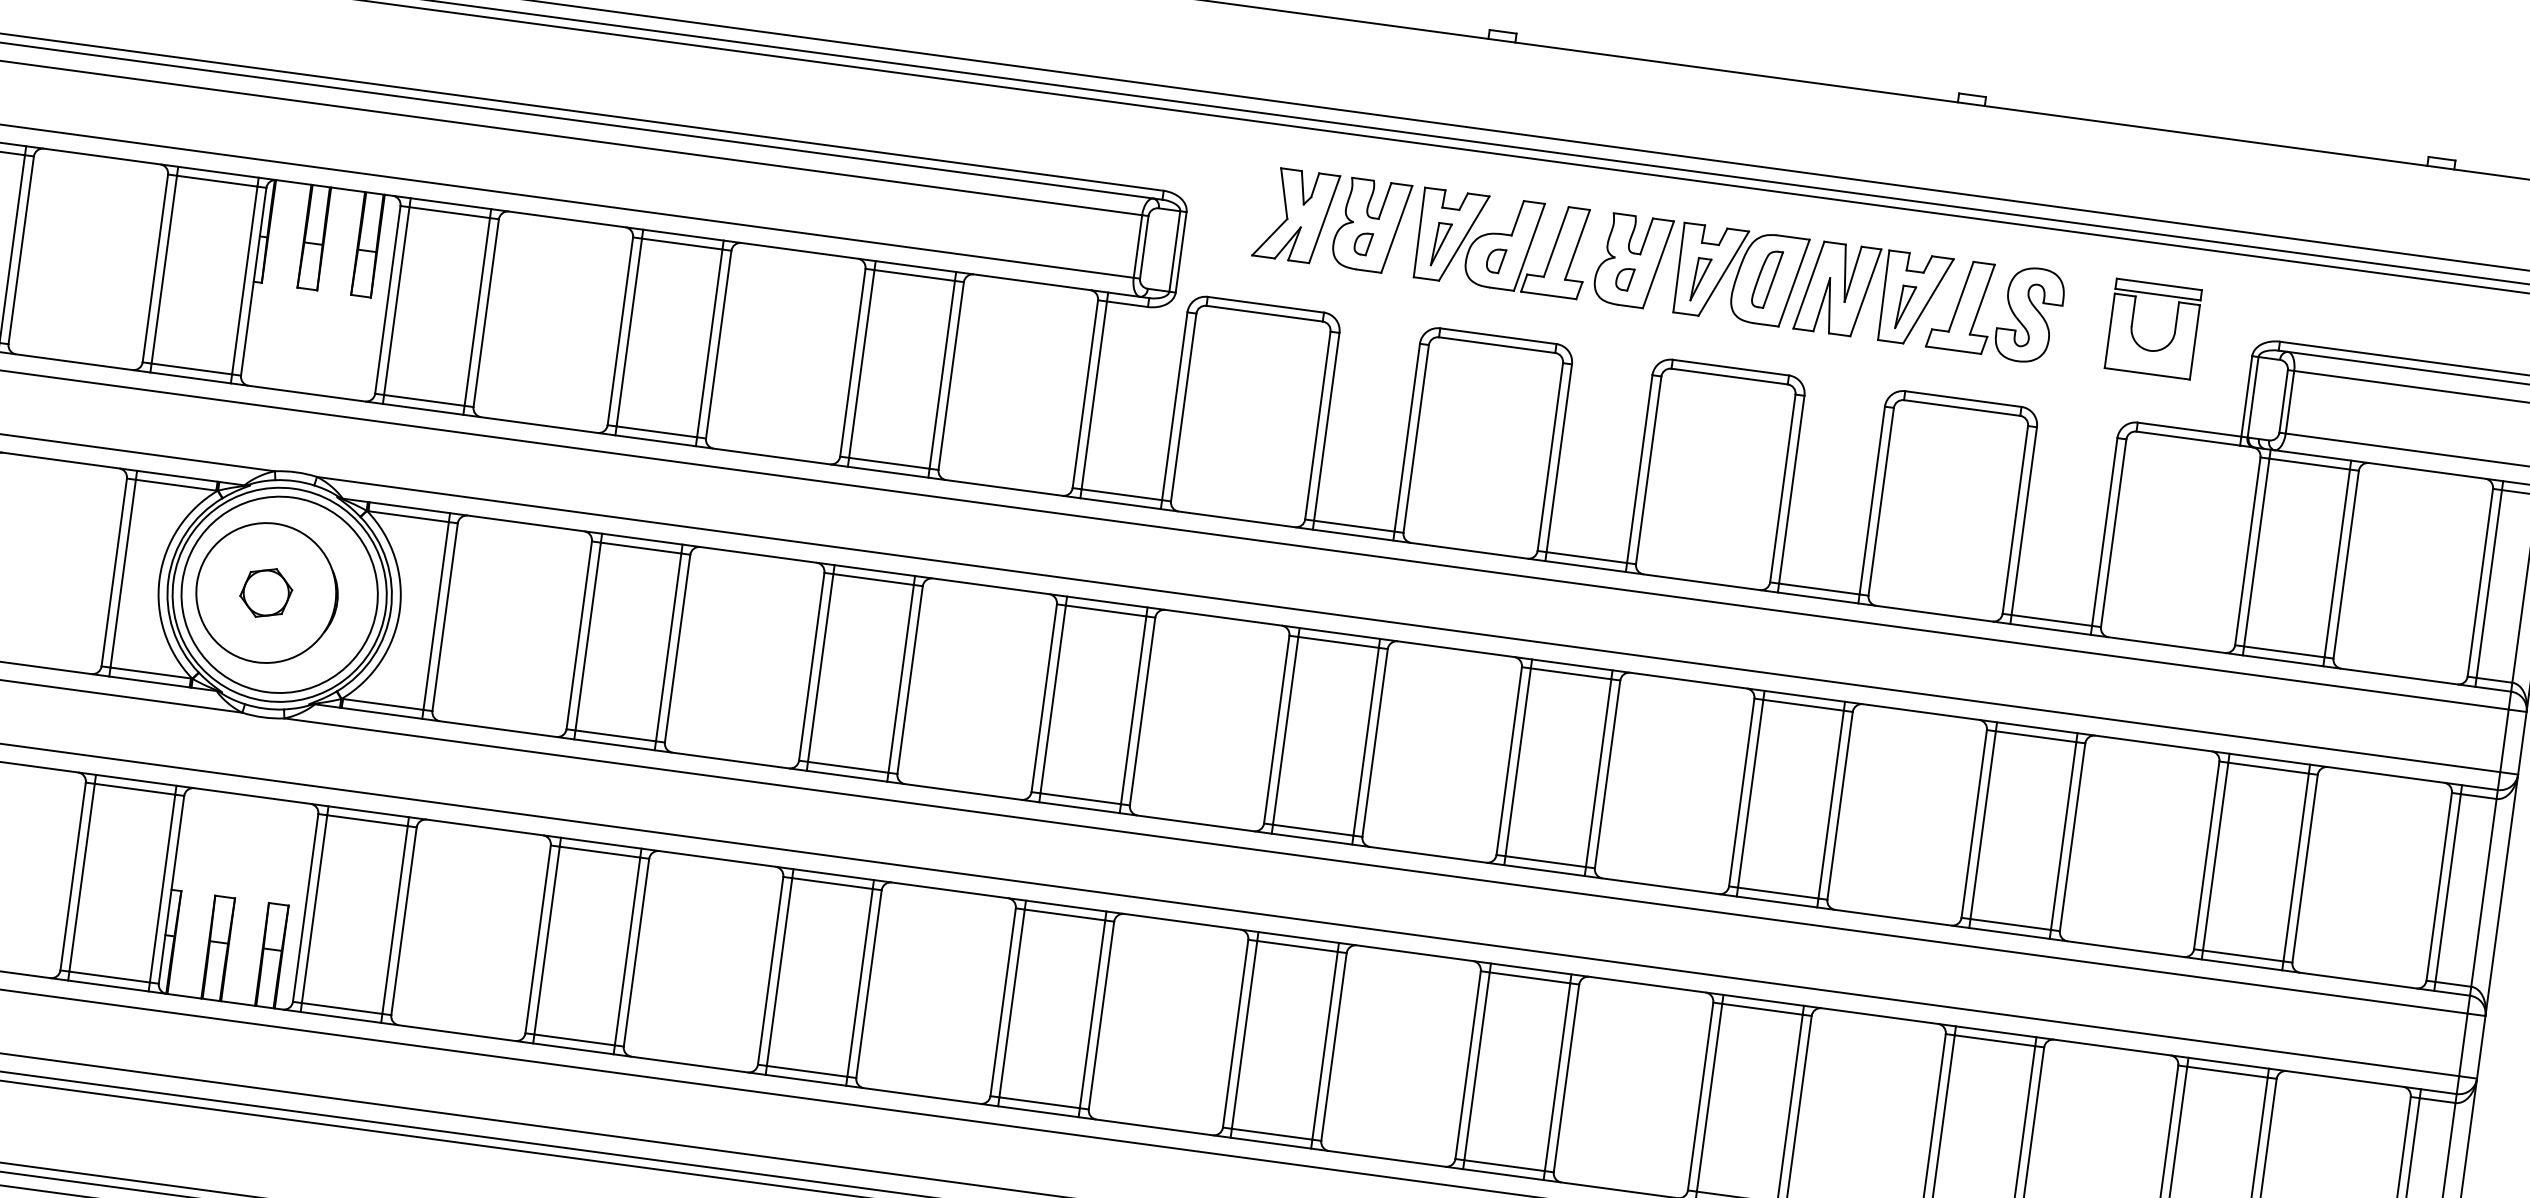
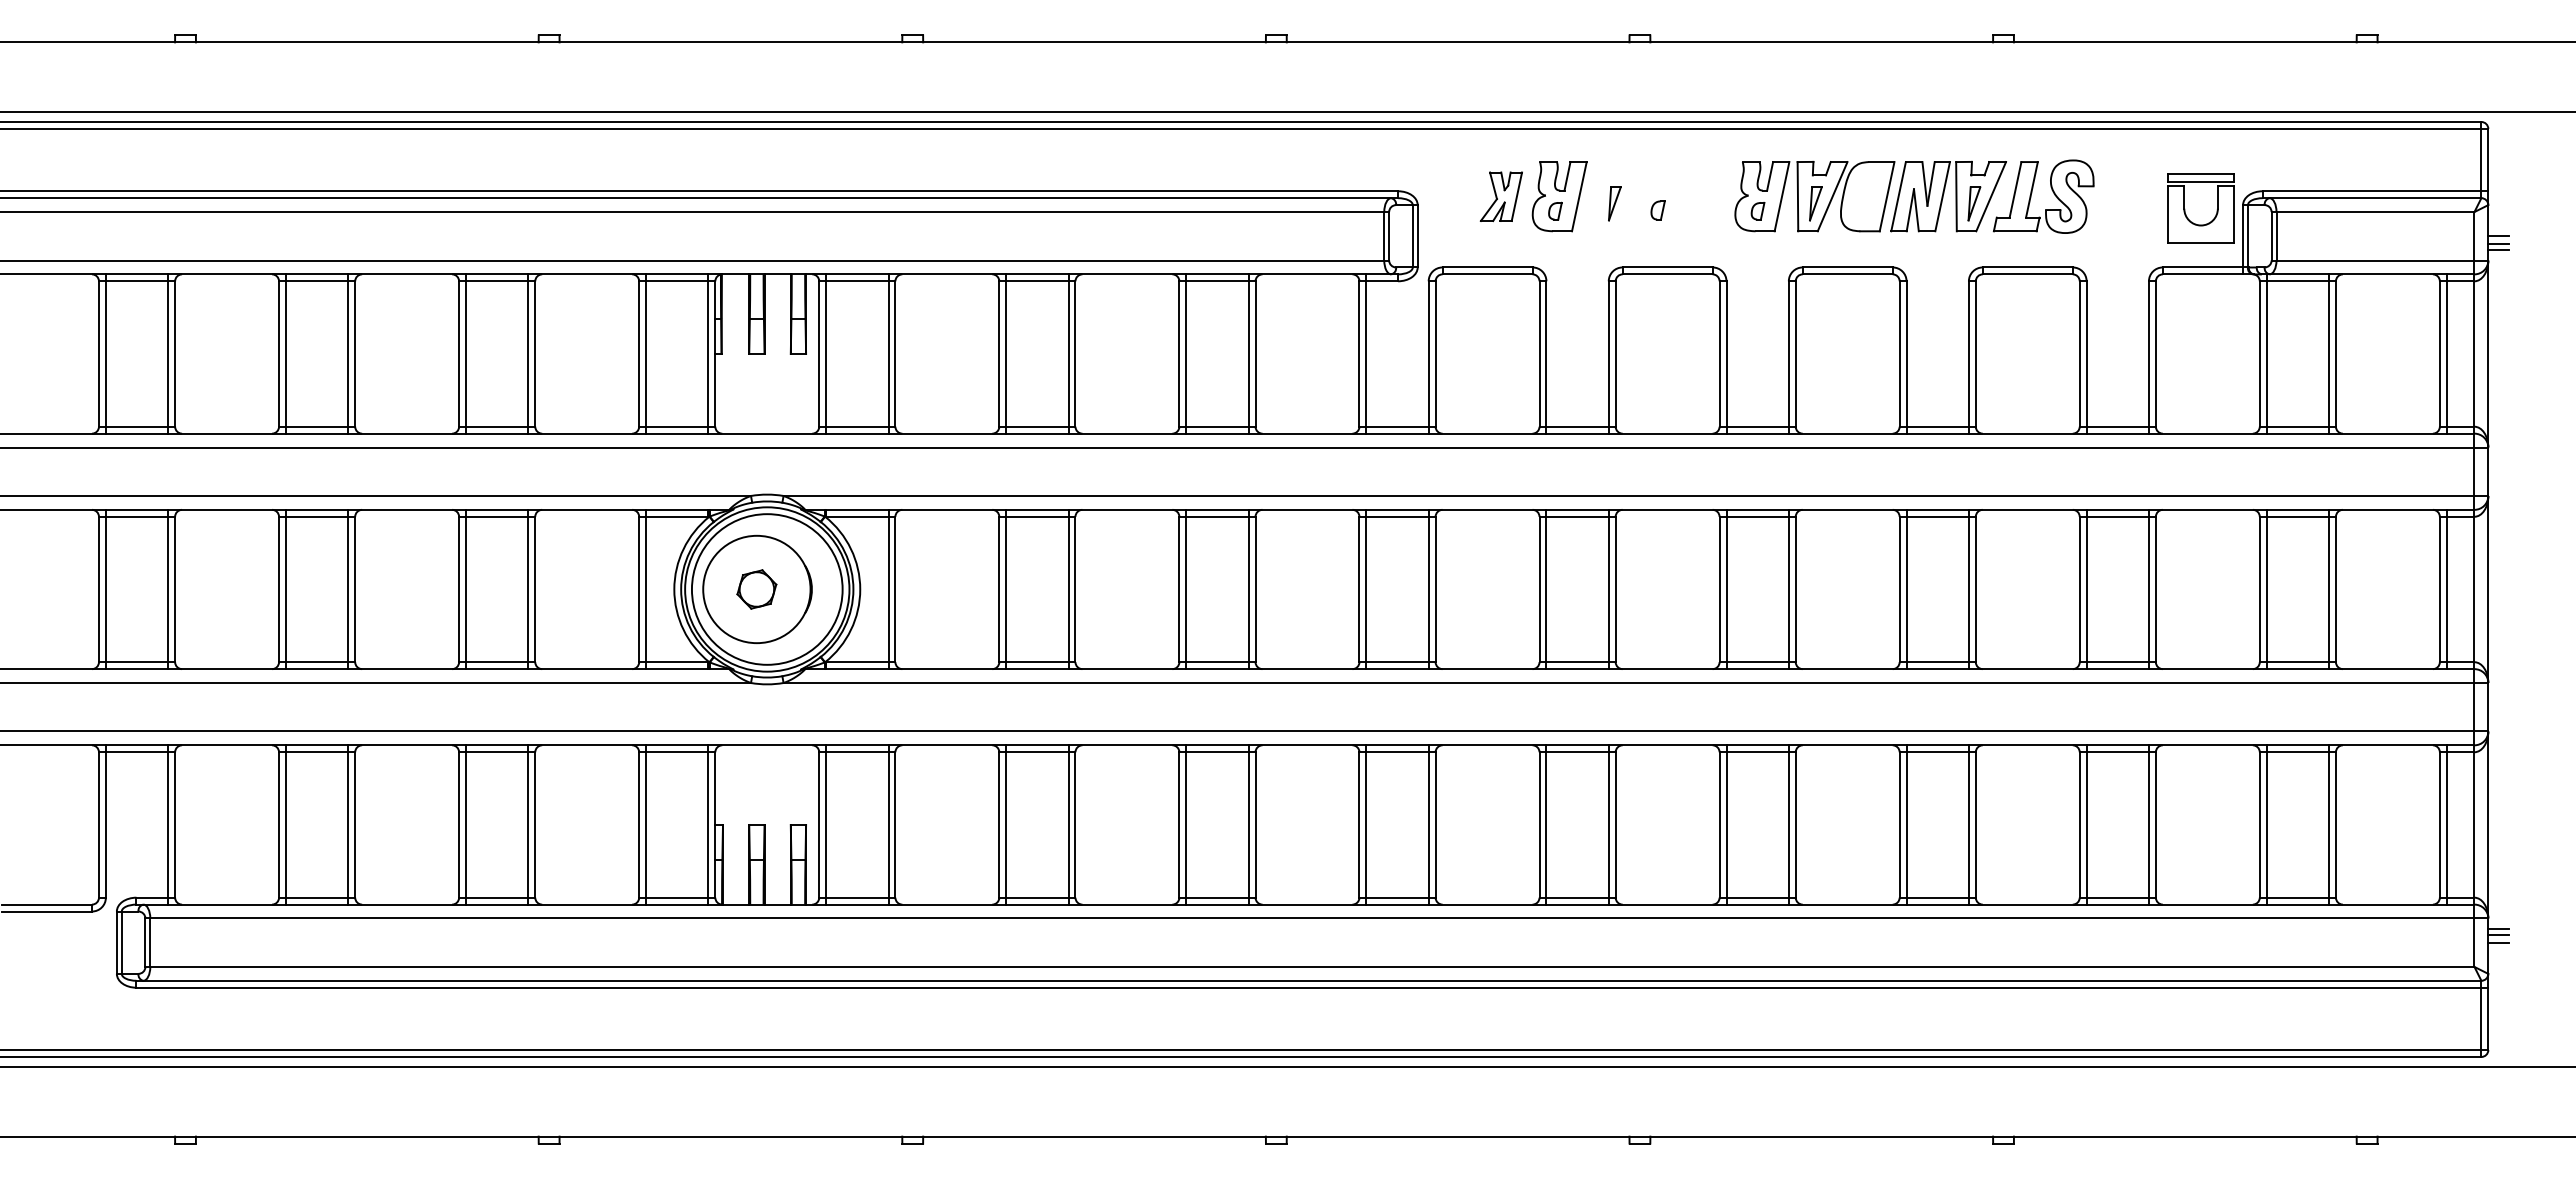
part: (1296, 215) -> (1501, 196), size x0.7
part: (1501, 243) -> (1660, 196), removed
part: (1766, 279) -> (1865, 196), removed
part: (2133, 327) -> (2185, 209), moved

